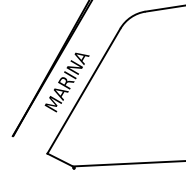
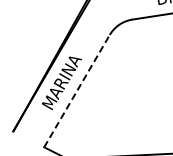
line: (84, 91) -> (77, 91), solid -> dashed

